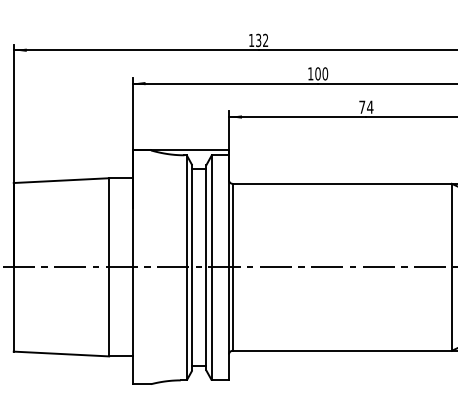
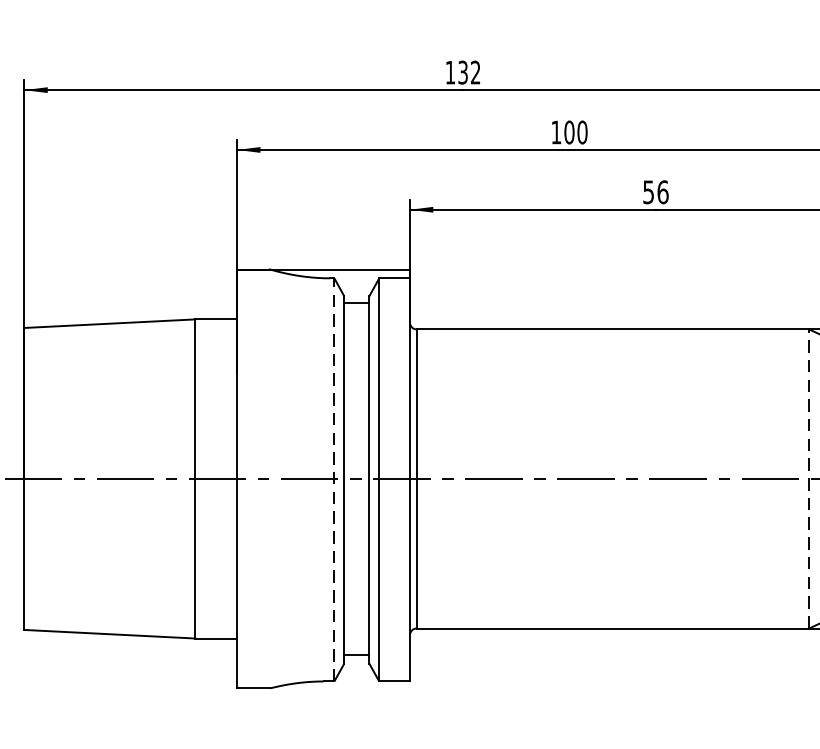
text: (366, 106) -> (656, 190), 74 -> 56
line: (451, 266) -> (808, 477), solid -> dashed
line: (186, 267) -> (333, 479), solid -> dashed

